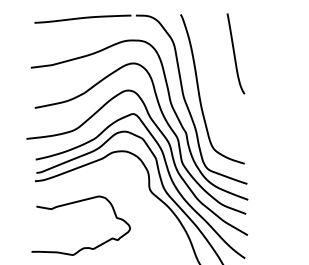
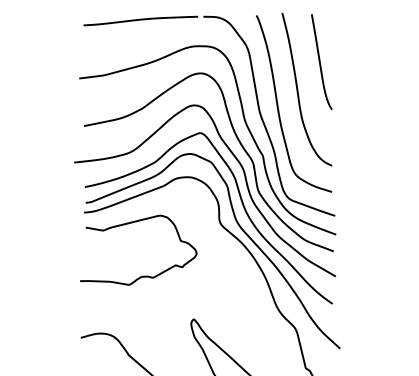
curve: (216, 77) -> (298, 89), added
curve: (84, 247) -> (142, 275), moved

